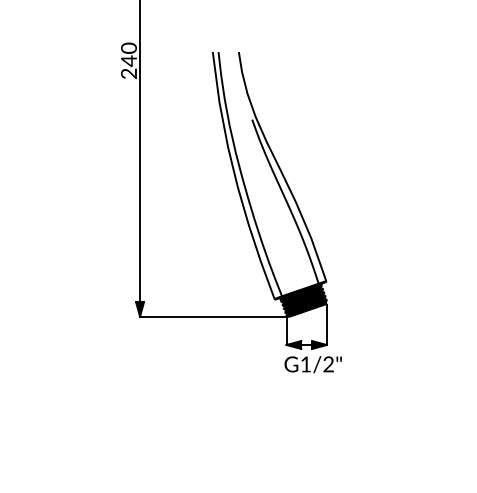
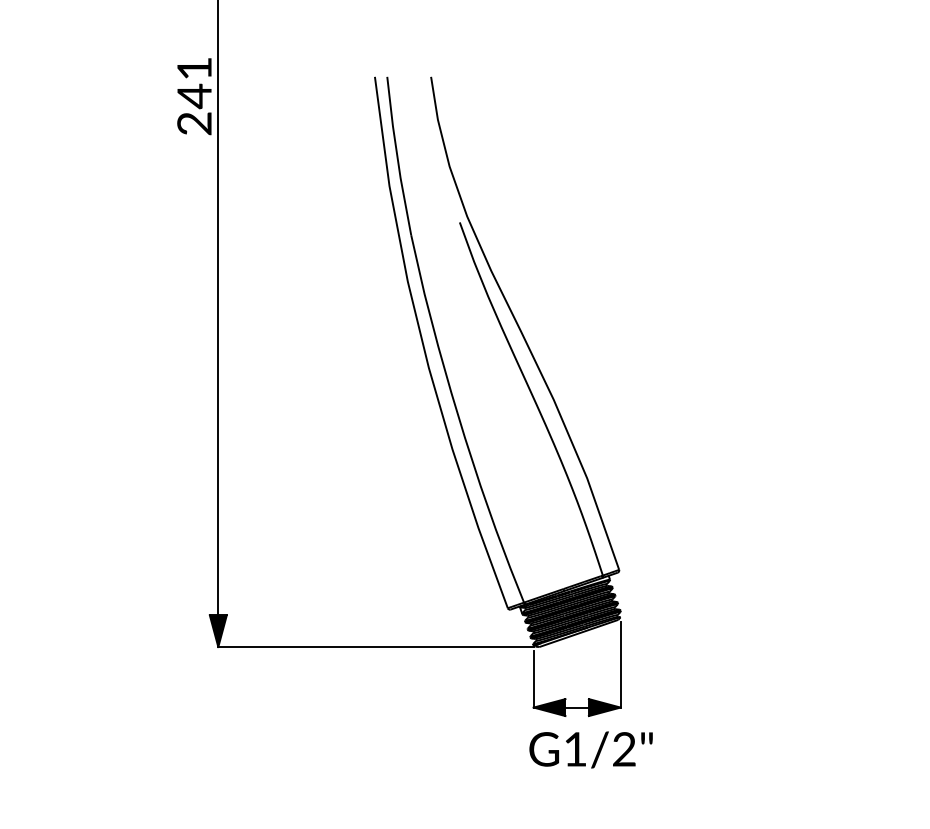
text: (128, 47) -> (193, 67), 240 -> 241

